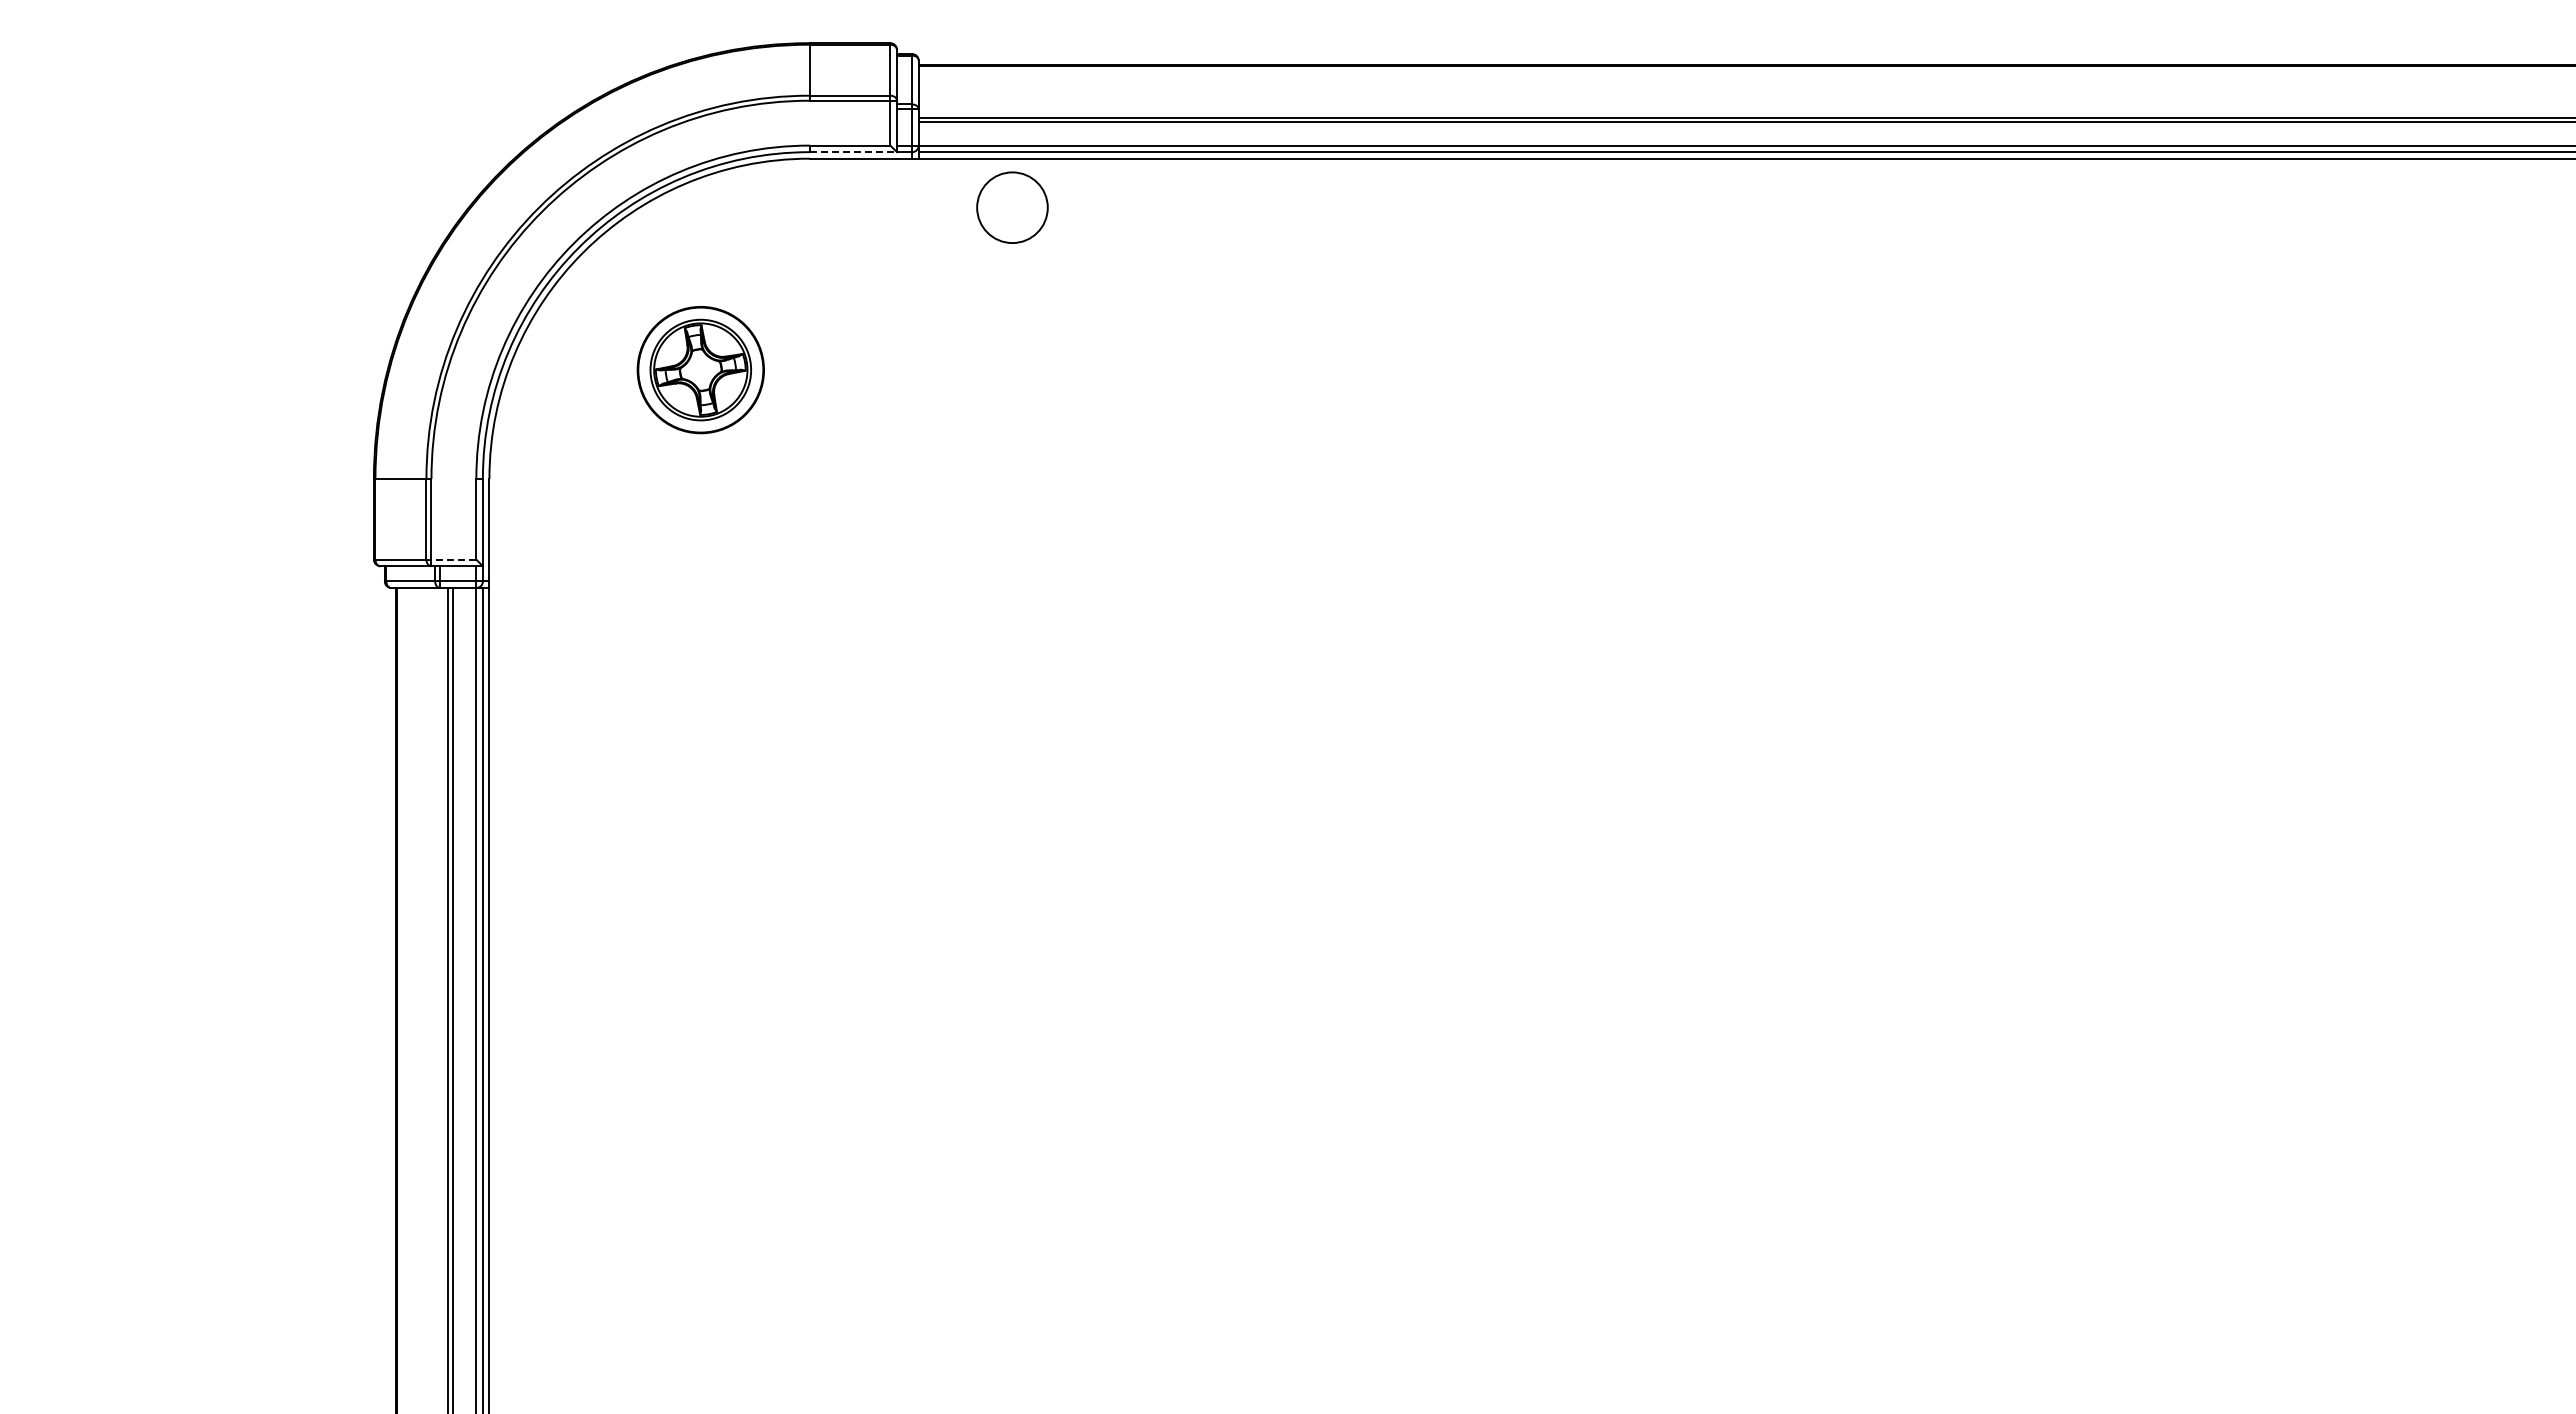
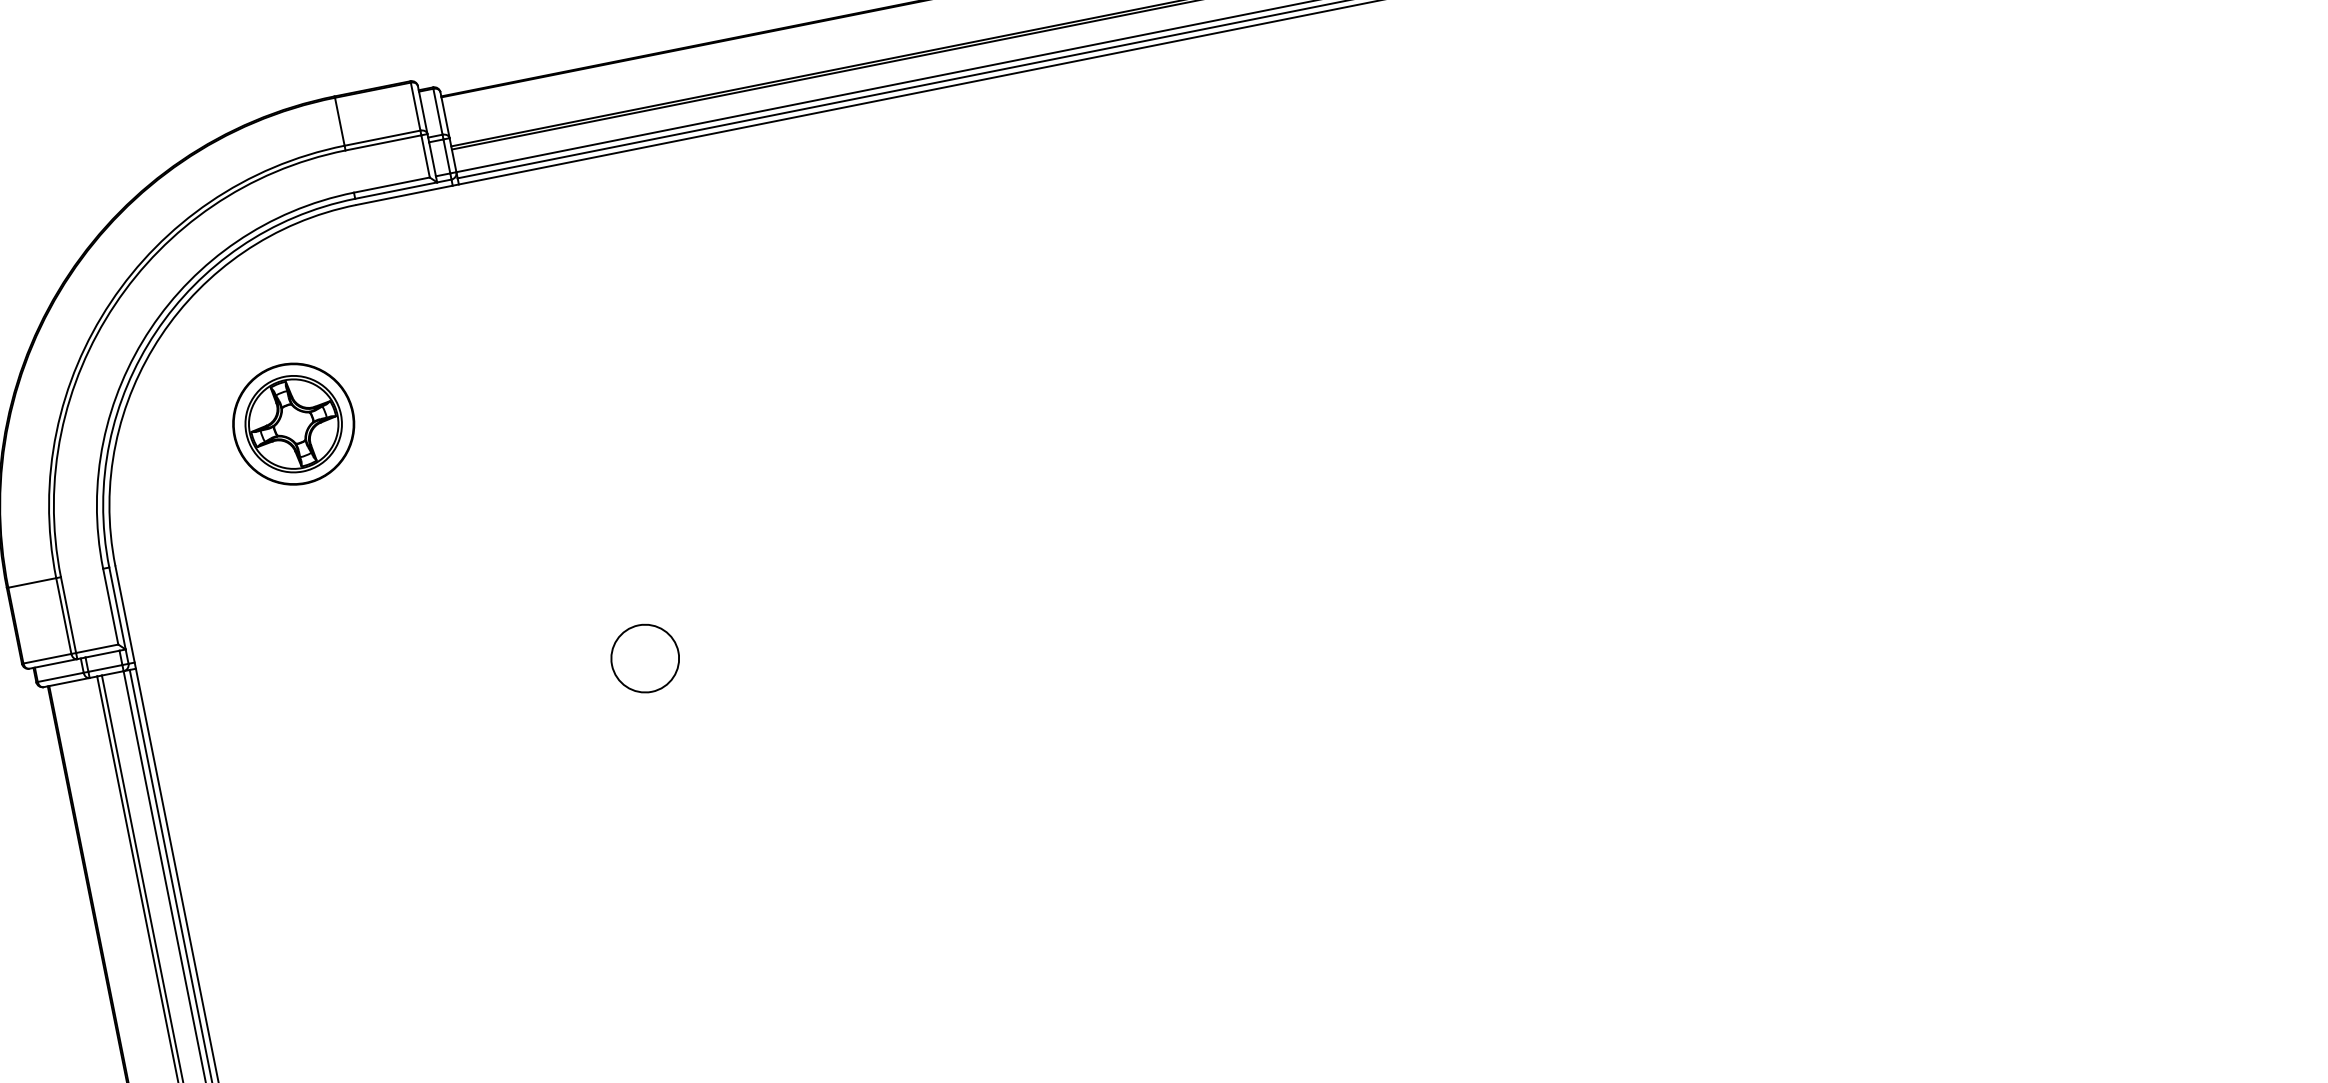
line: (853, 152) -> (396, 190), dashed -> solid
circle: (1012, 207) -> (645, 658), moved
line: (453, 559) -> (96, 648), dashed -> solid

